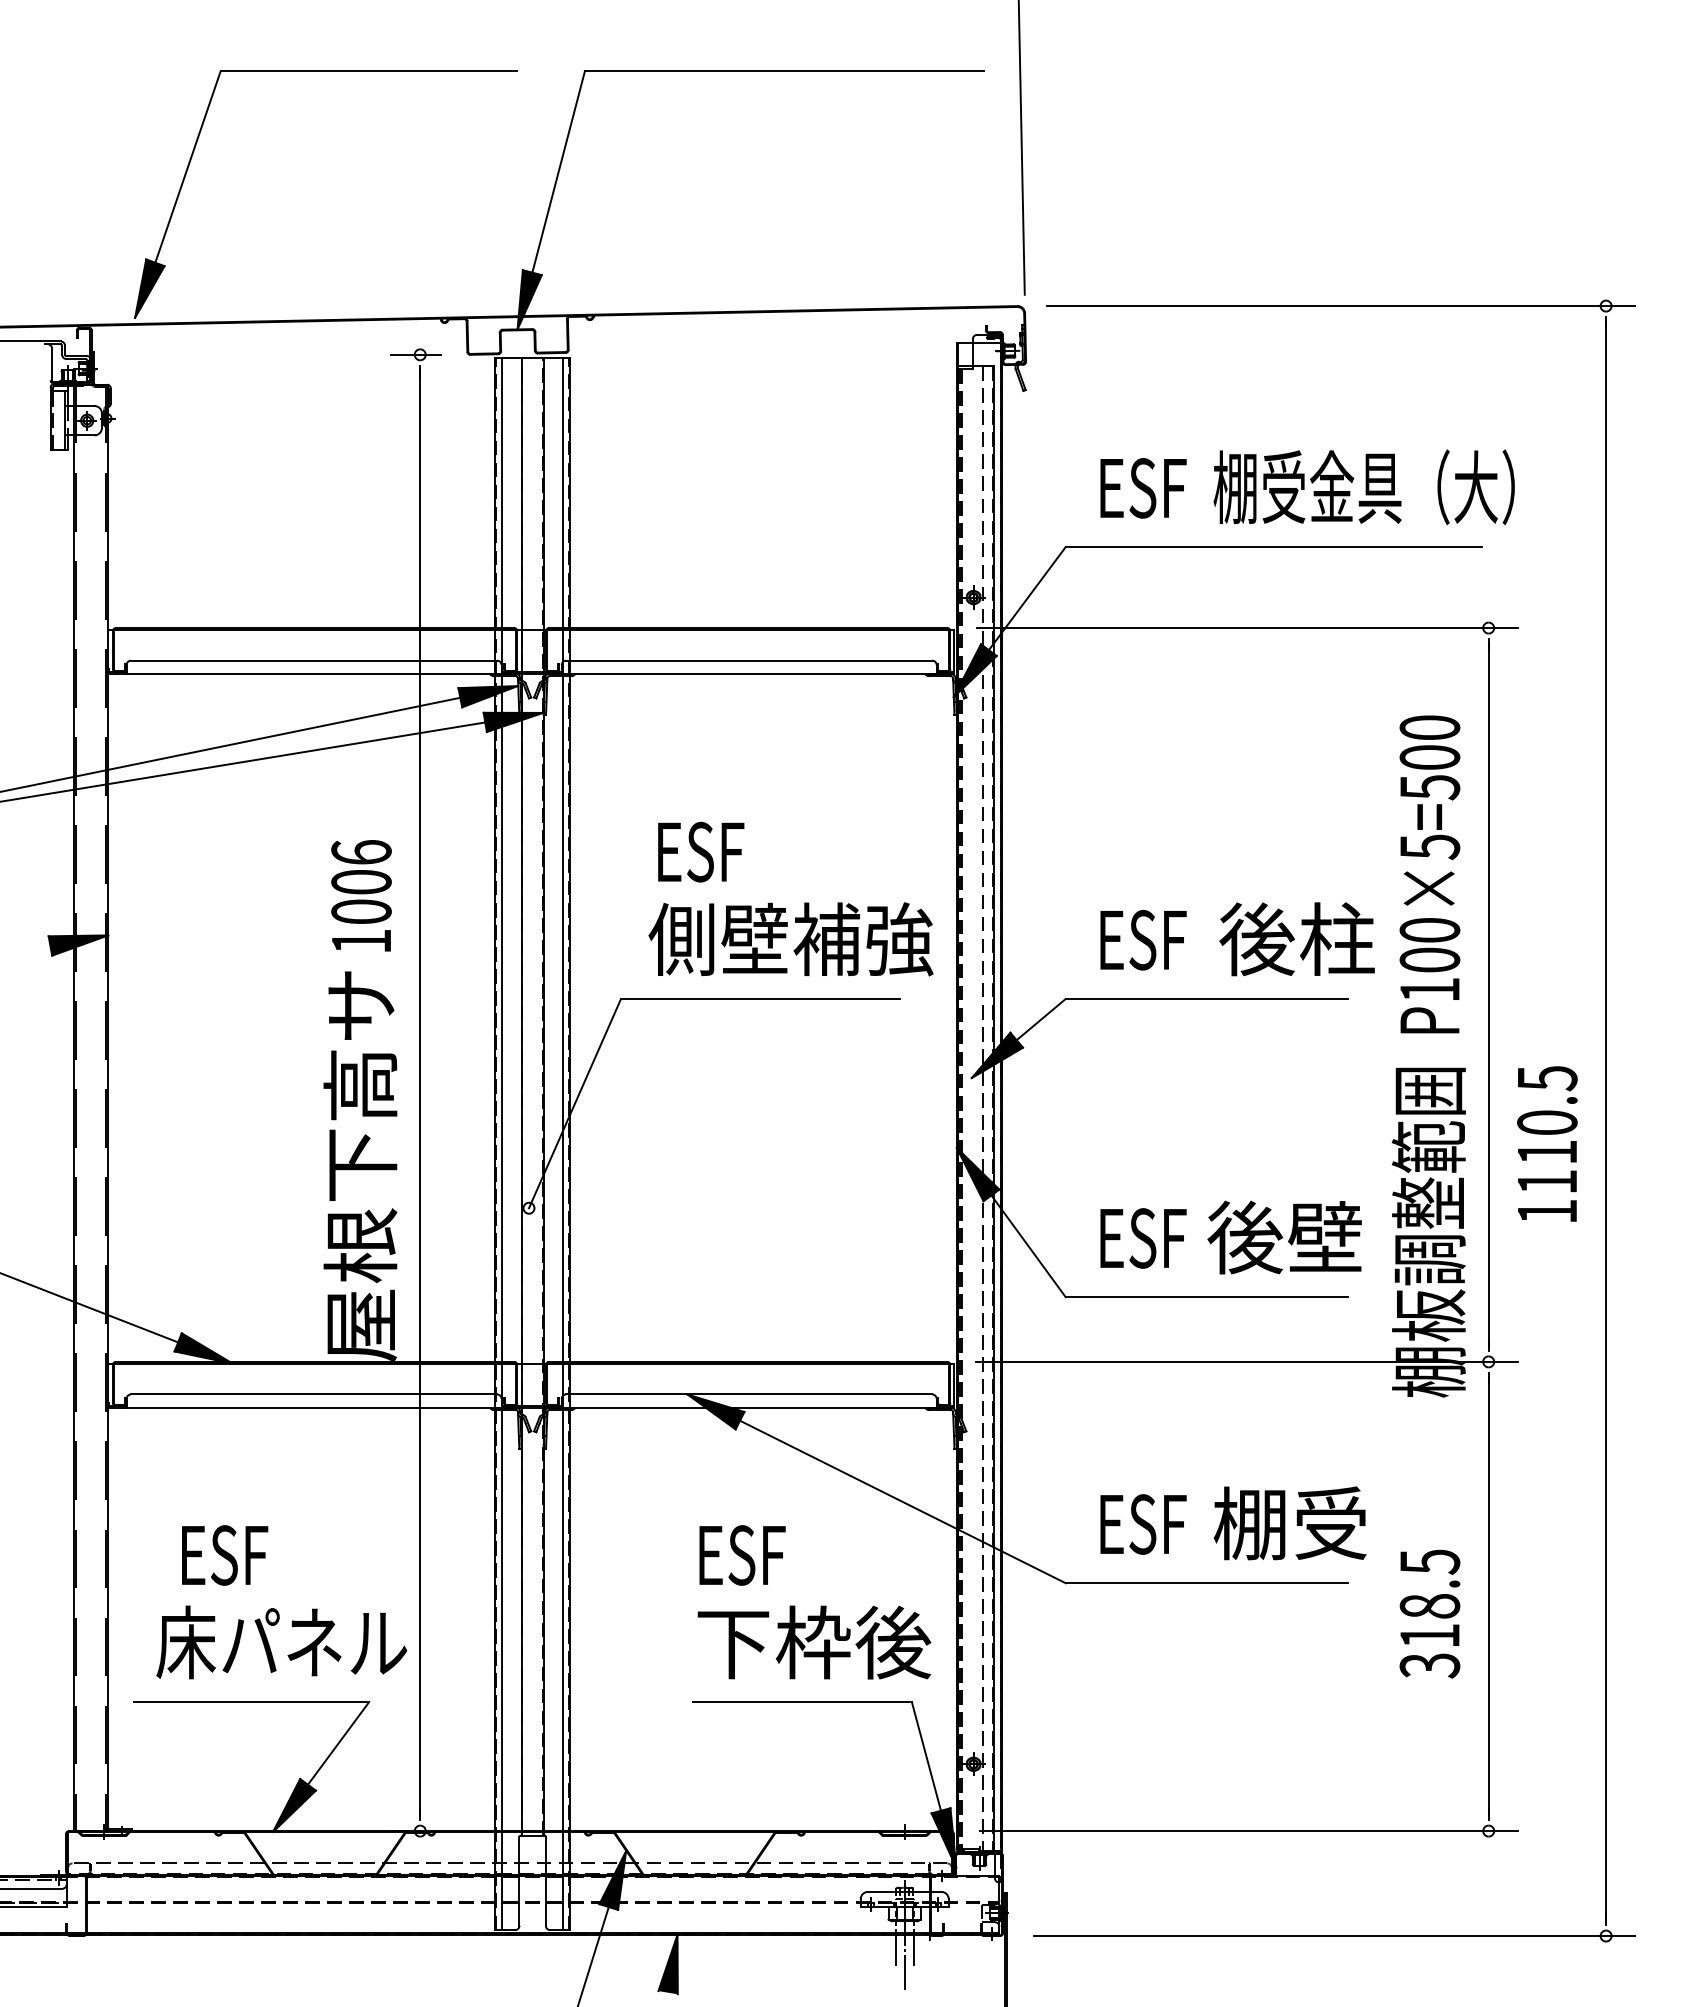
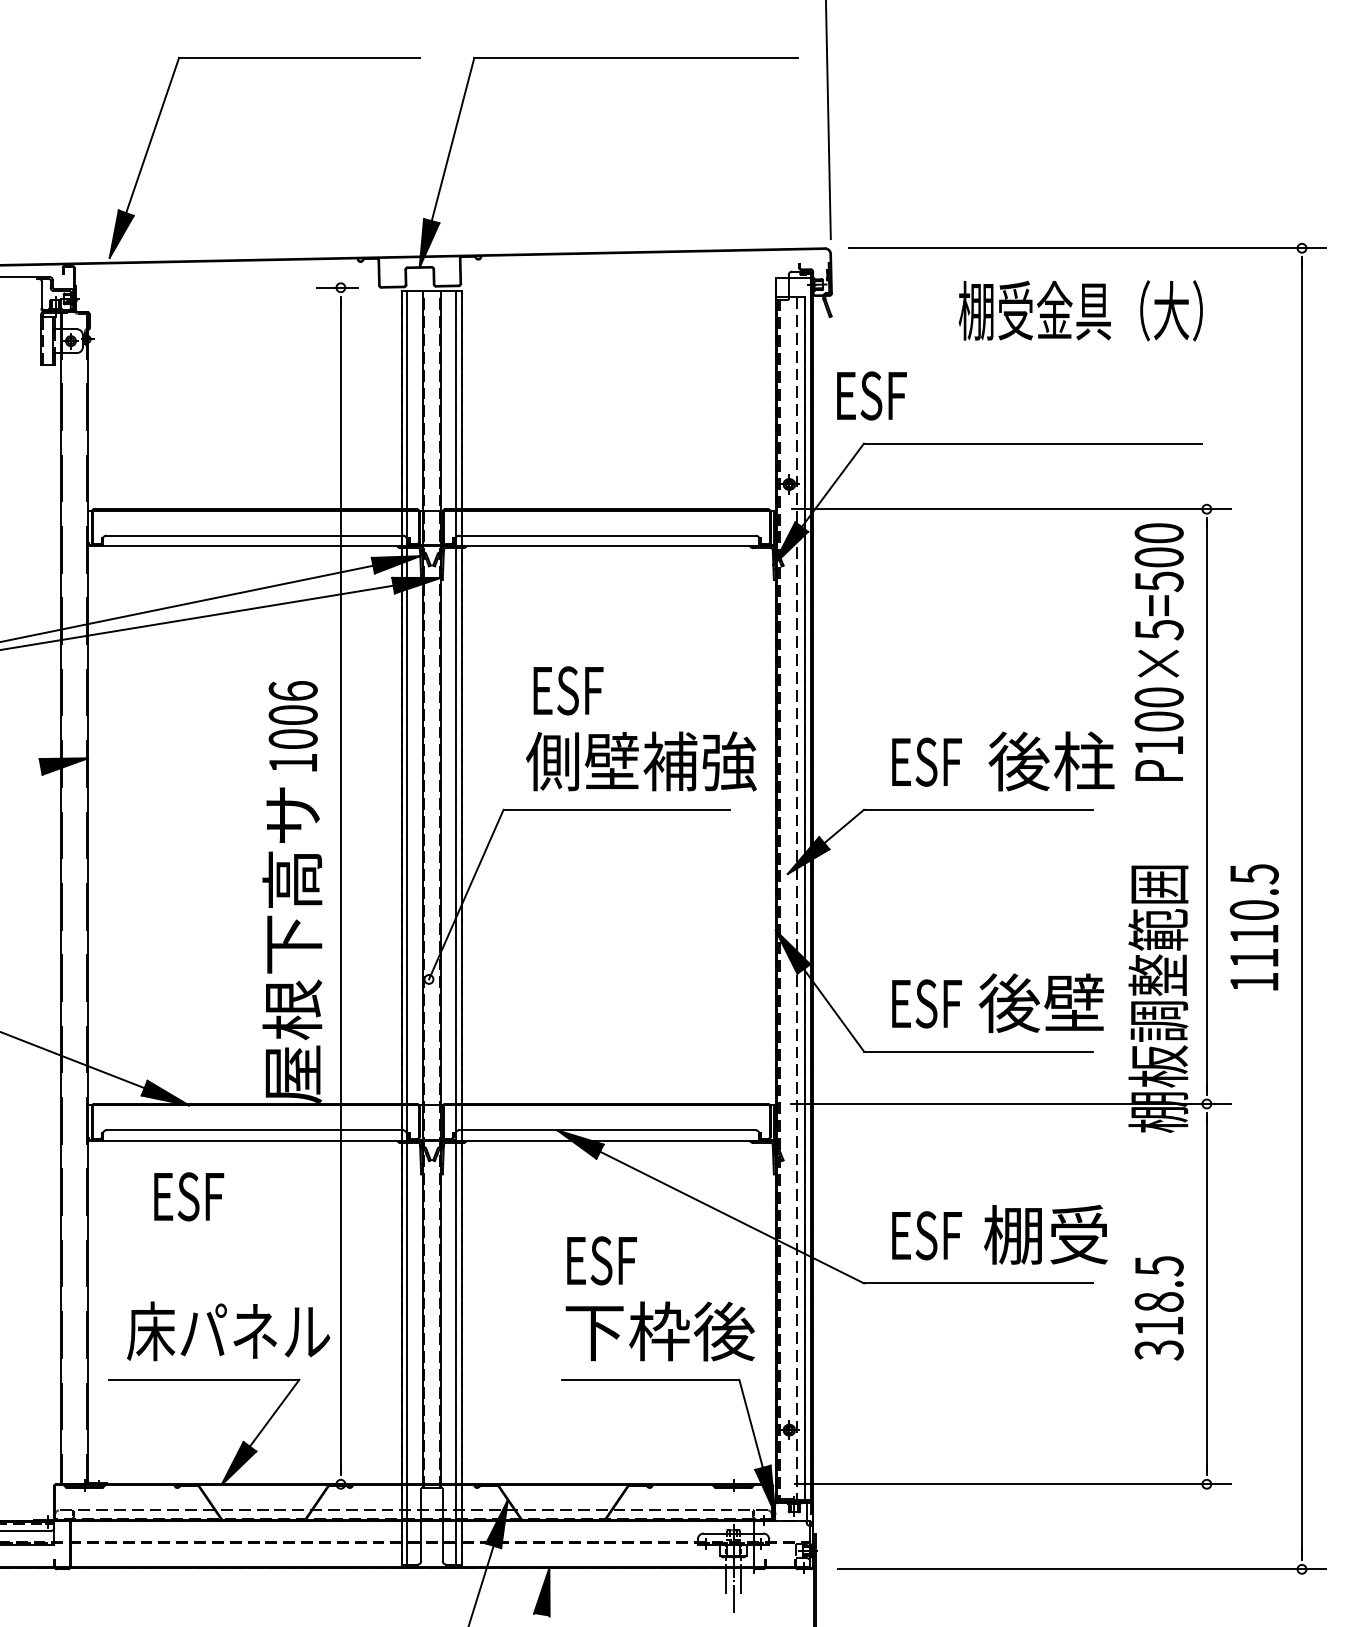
text: (1363, 487) -> (1080, 310), moved
text: (1143, 488) -> (871, 396), moved
text: (1429, 874) -> (1158, 652), moved
text: (225, 1555) -> (189, 1196), moved

